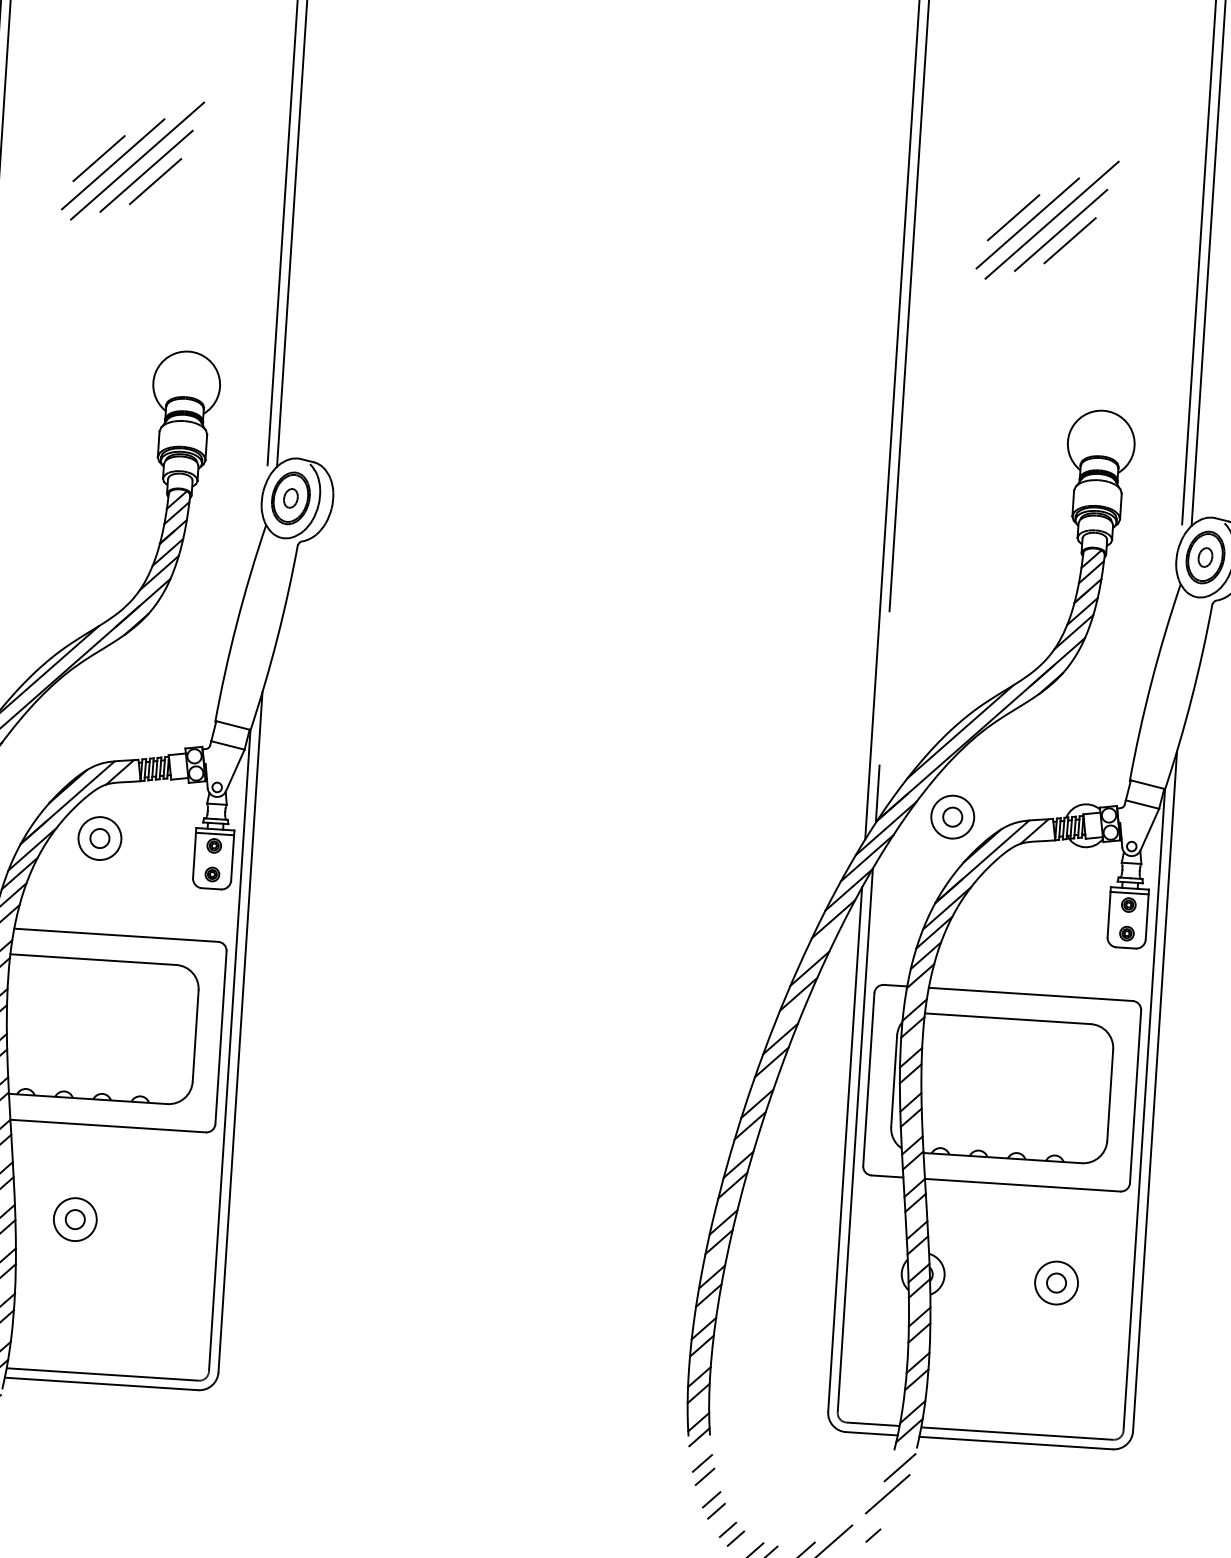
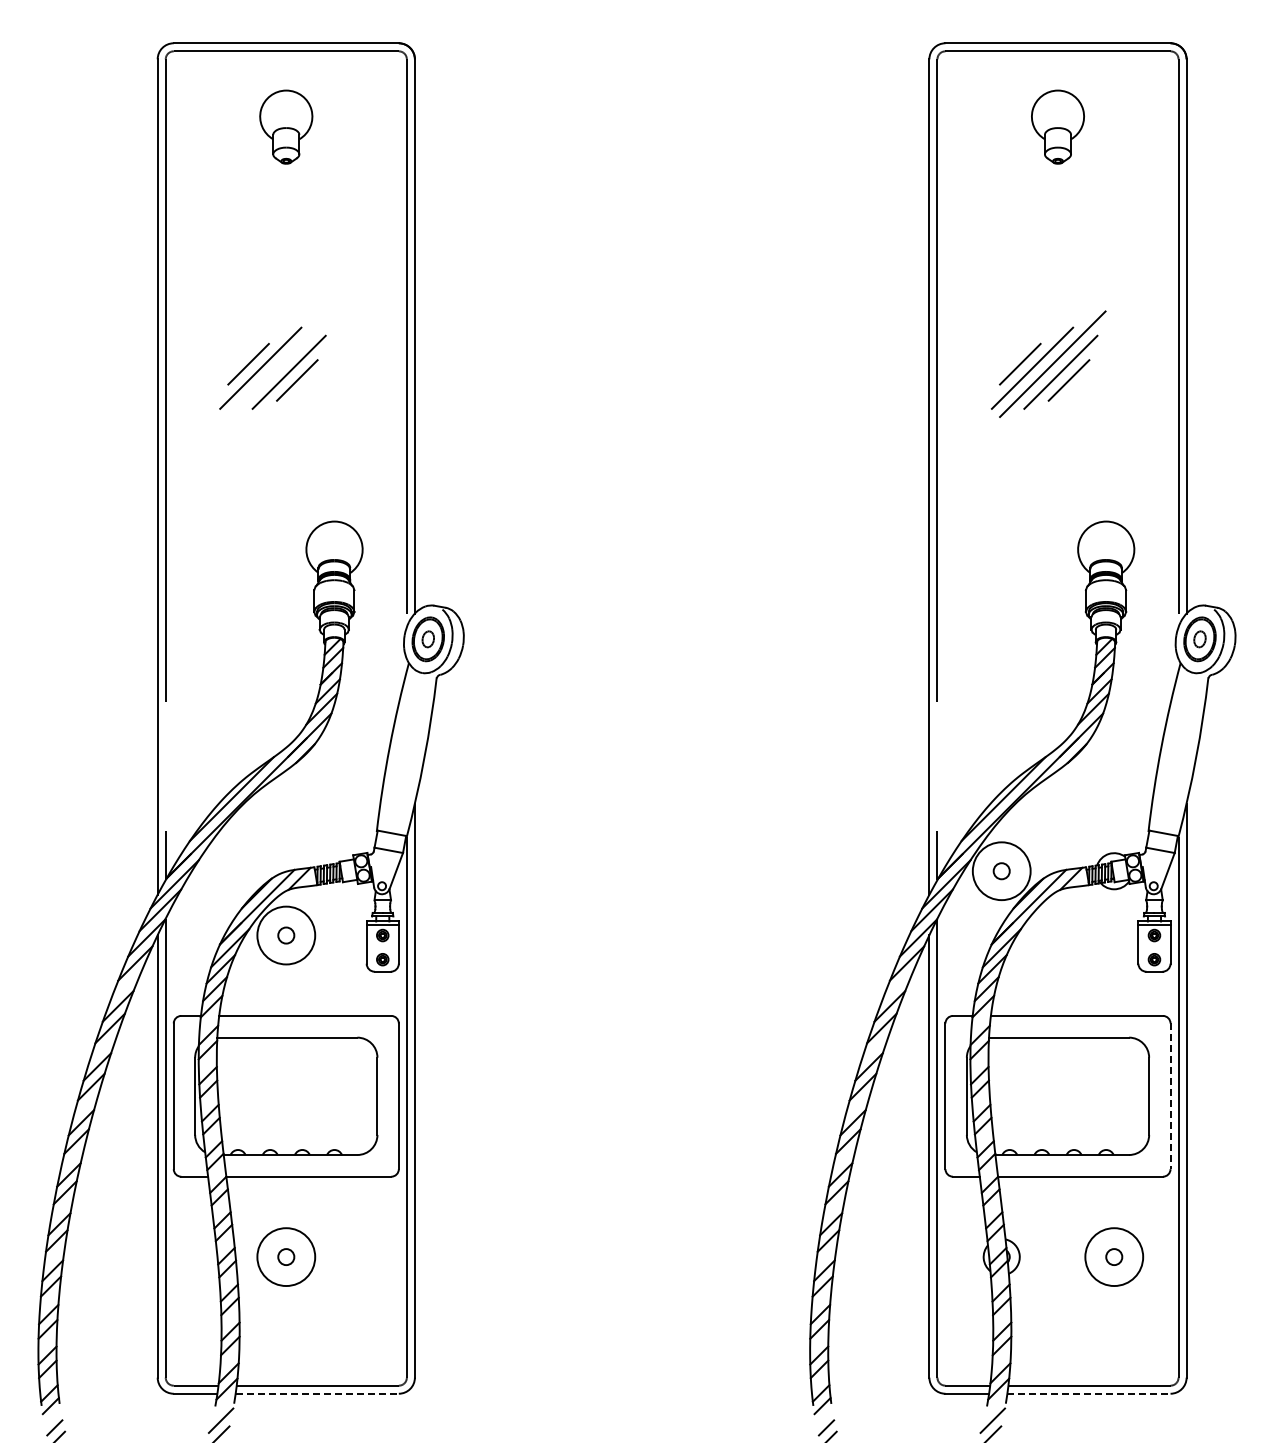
line: (136, 161) -> (280, 364), removed
circle: (952, 817) -> (1001, 871), size x1.6
circle: (100, 838) -> (286, 935), size x1.6
line: (1135, 1097) -> (1170, 1096), solid -> dashed
circle: (75, 1220) -> (286, 1257), size x1.6
circle: (1056, 1283) -> (1114, 1257), size x1.6
line: (101, 1383) -> (317, 1393), solid -> dashed
line: (1015, 1442) -> (1088, 1393), solid -> dashed

